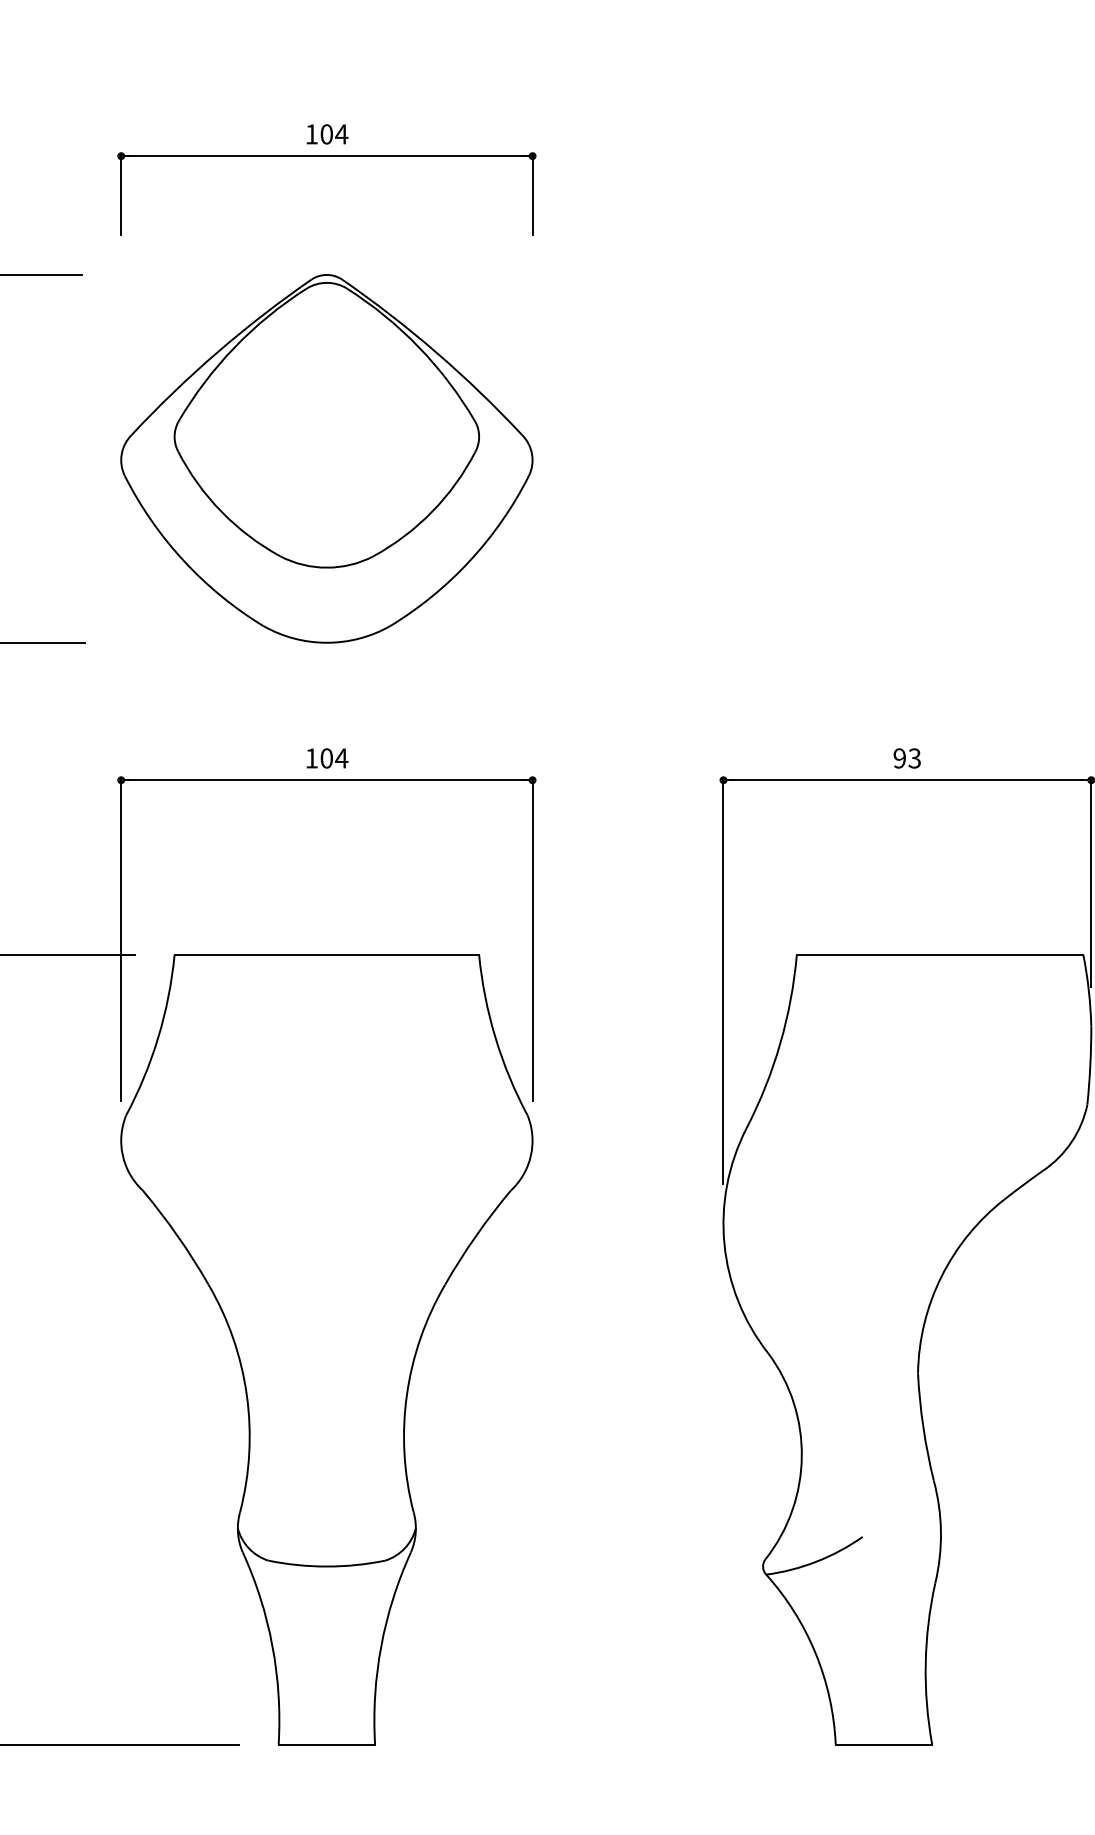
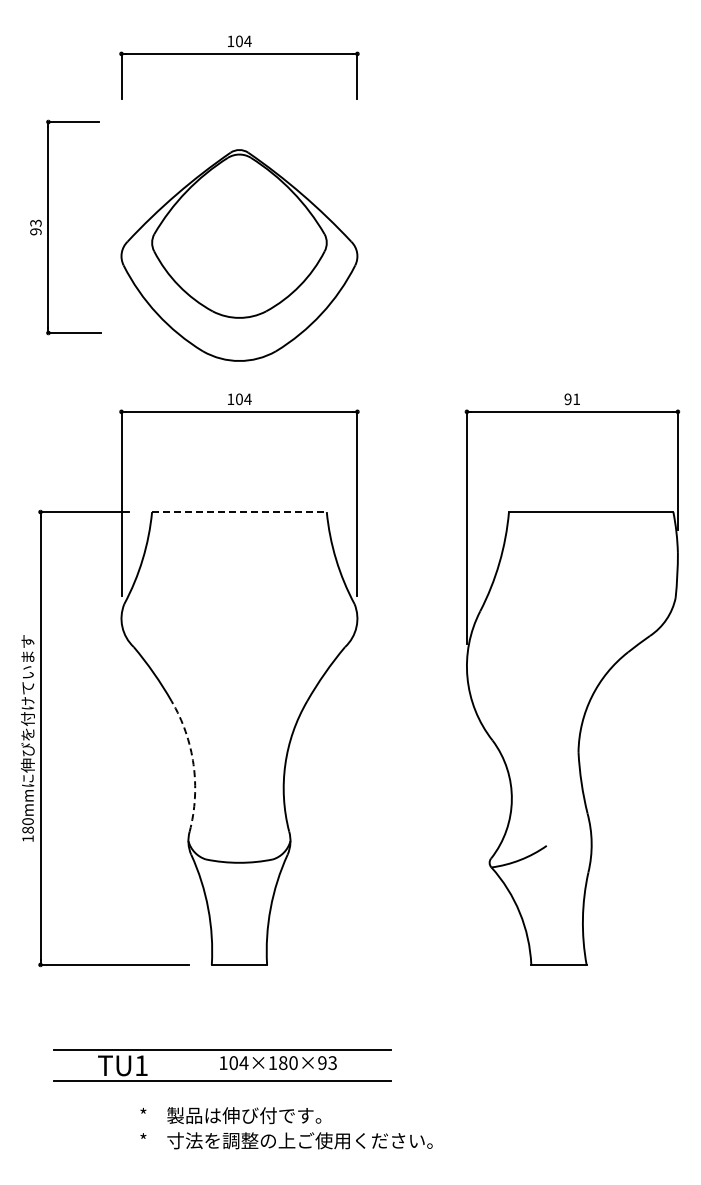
part: (326, 458) -> (239, 255), moved
text: (914, 758) -> (576, 399), 93 -> 91
line: (326, 955) -> (239, 512), solid -> dashed
arc: (246, 1395) -> (193, 764), solid -> dashed

